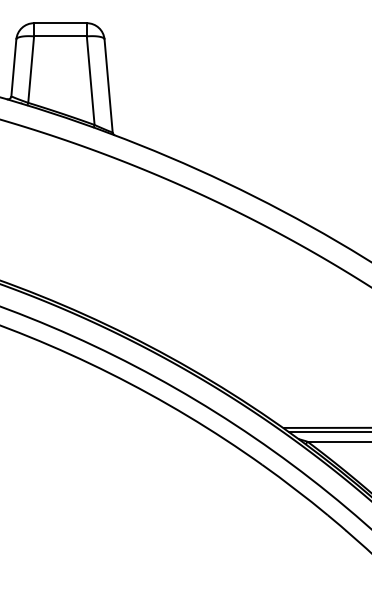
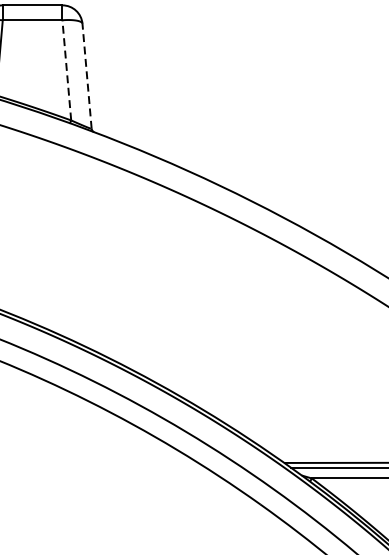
line: (90, 80) -> (66, 70), solid -> dashed
line: (108, 85) -> (86, 75), solid -> dashed

